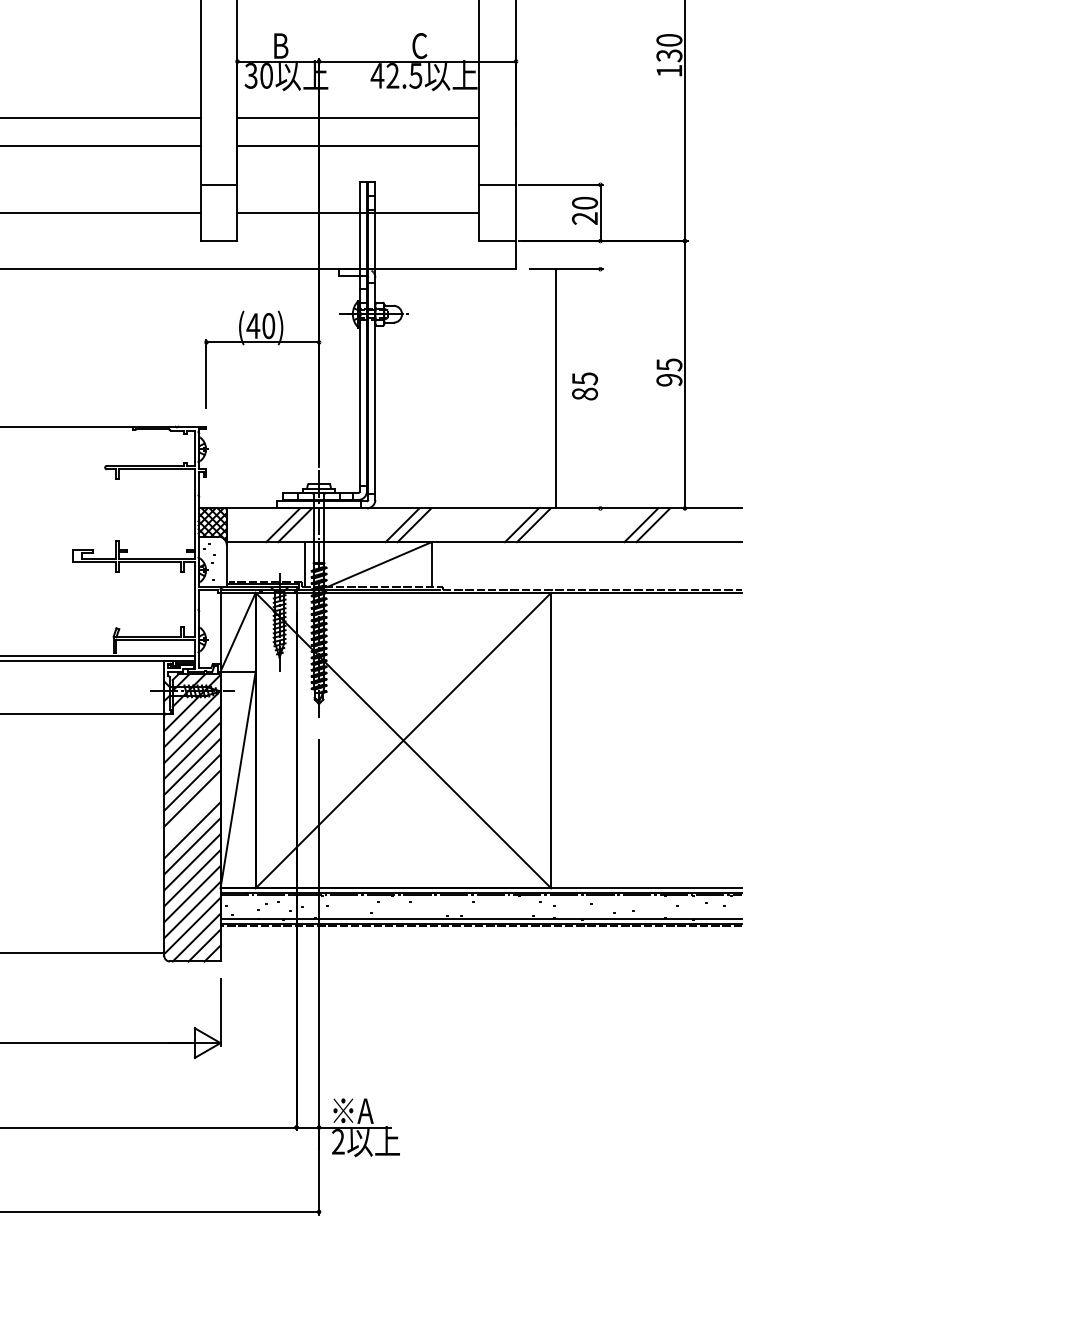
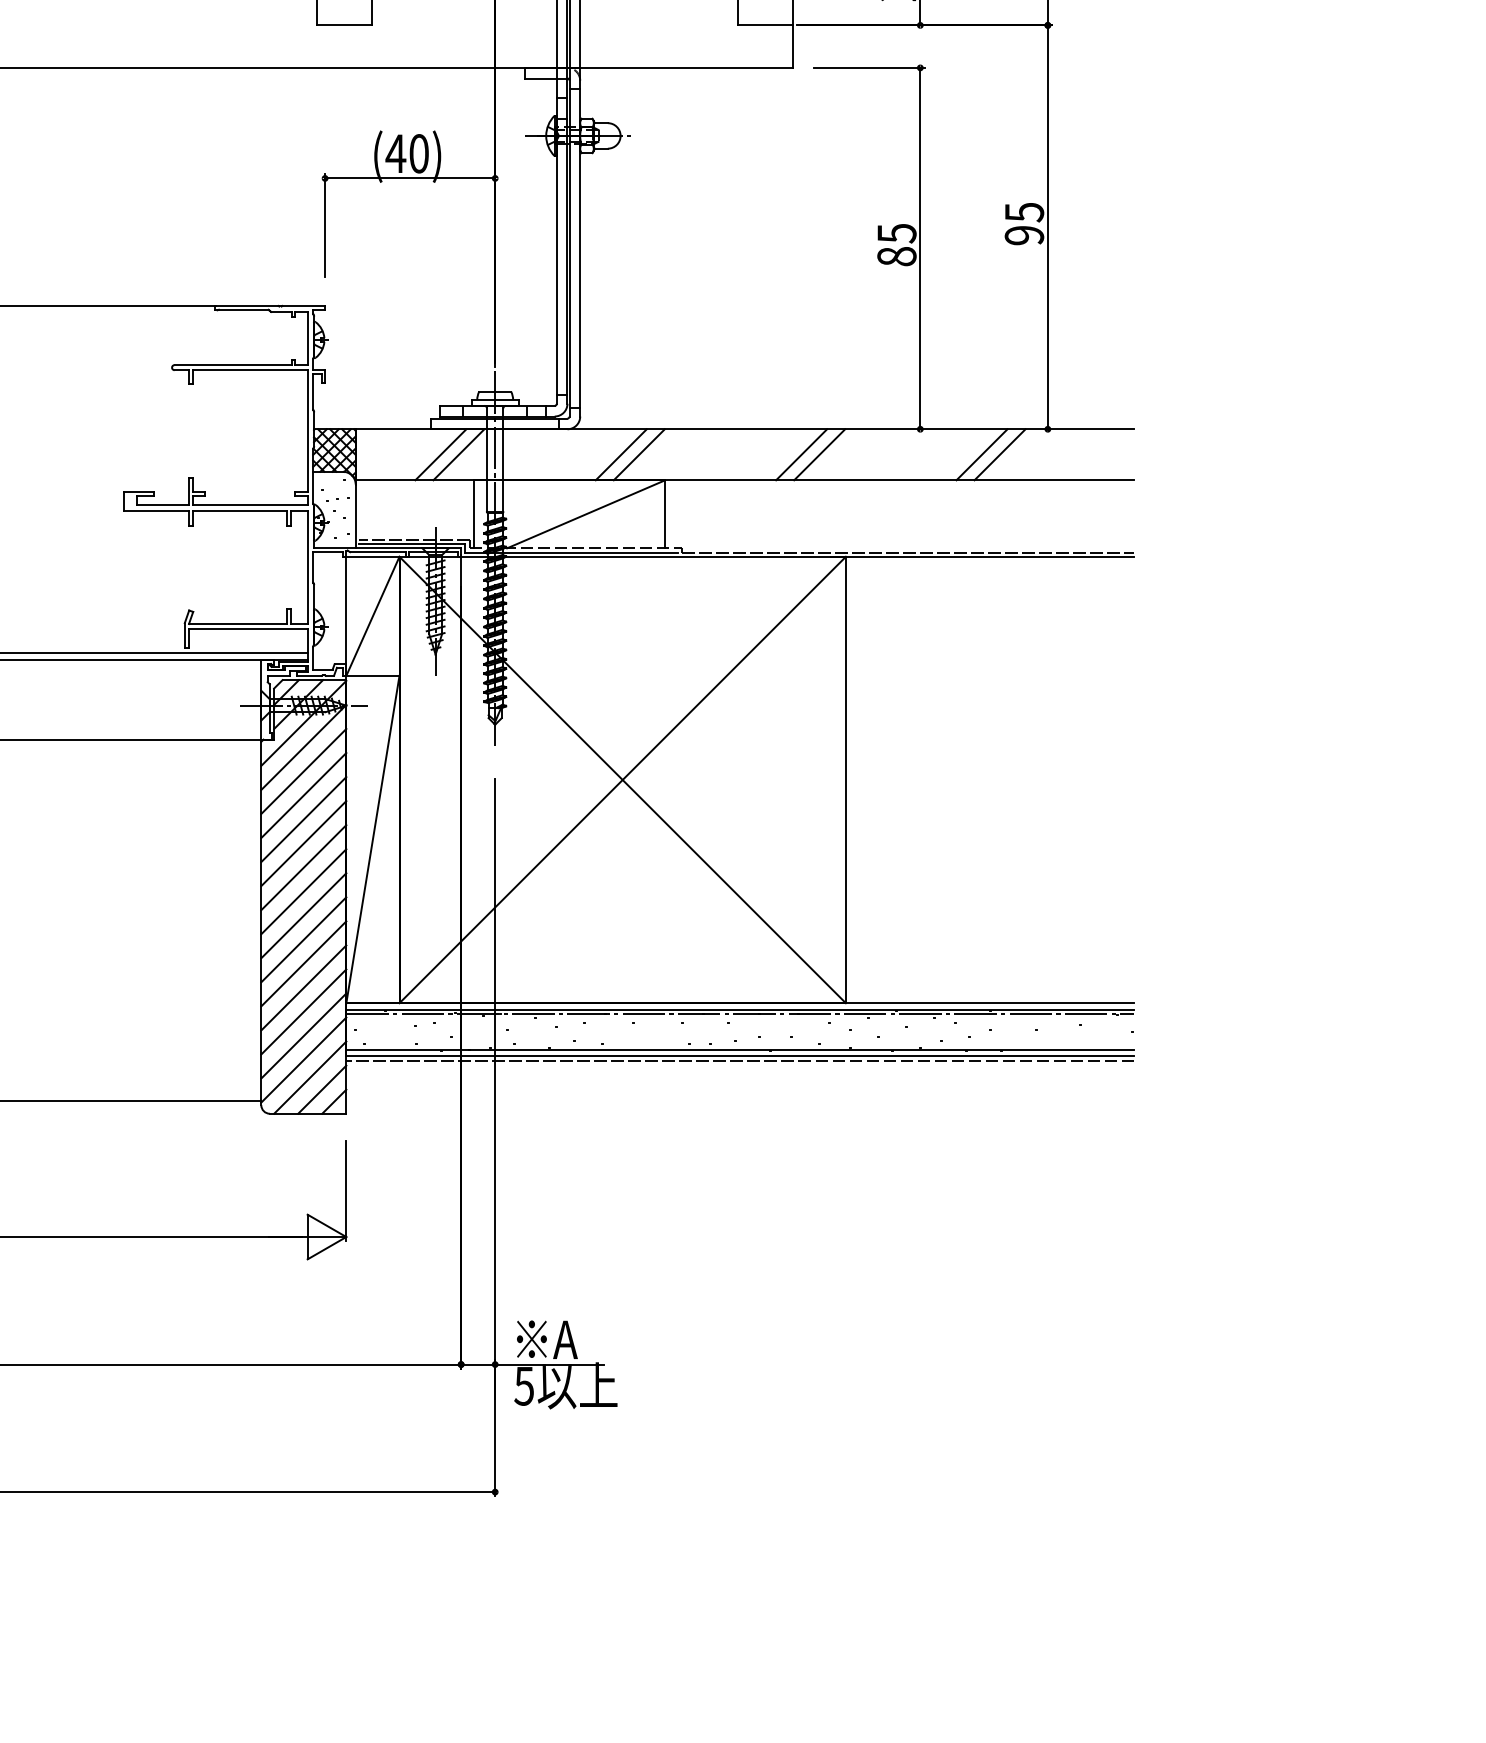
line: (555, 388) -> (920, 248), moved
line: (192, 814) -> (303, 891), added
text: (337, 1141) -> (523, 1385), 2 -> 5

